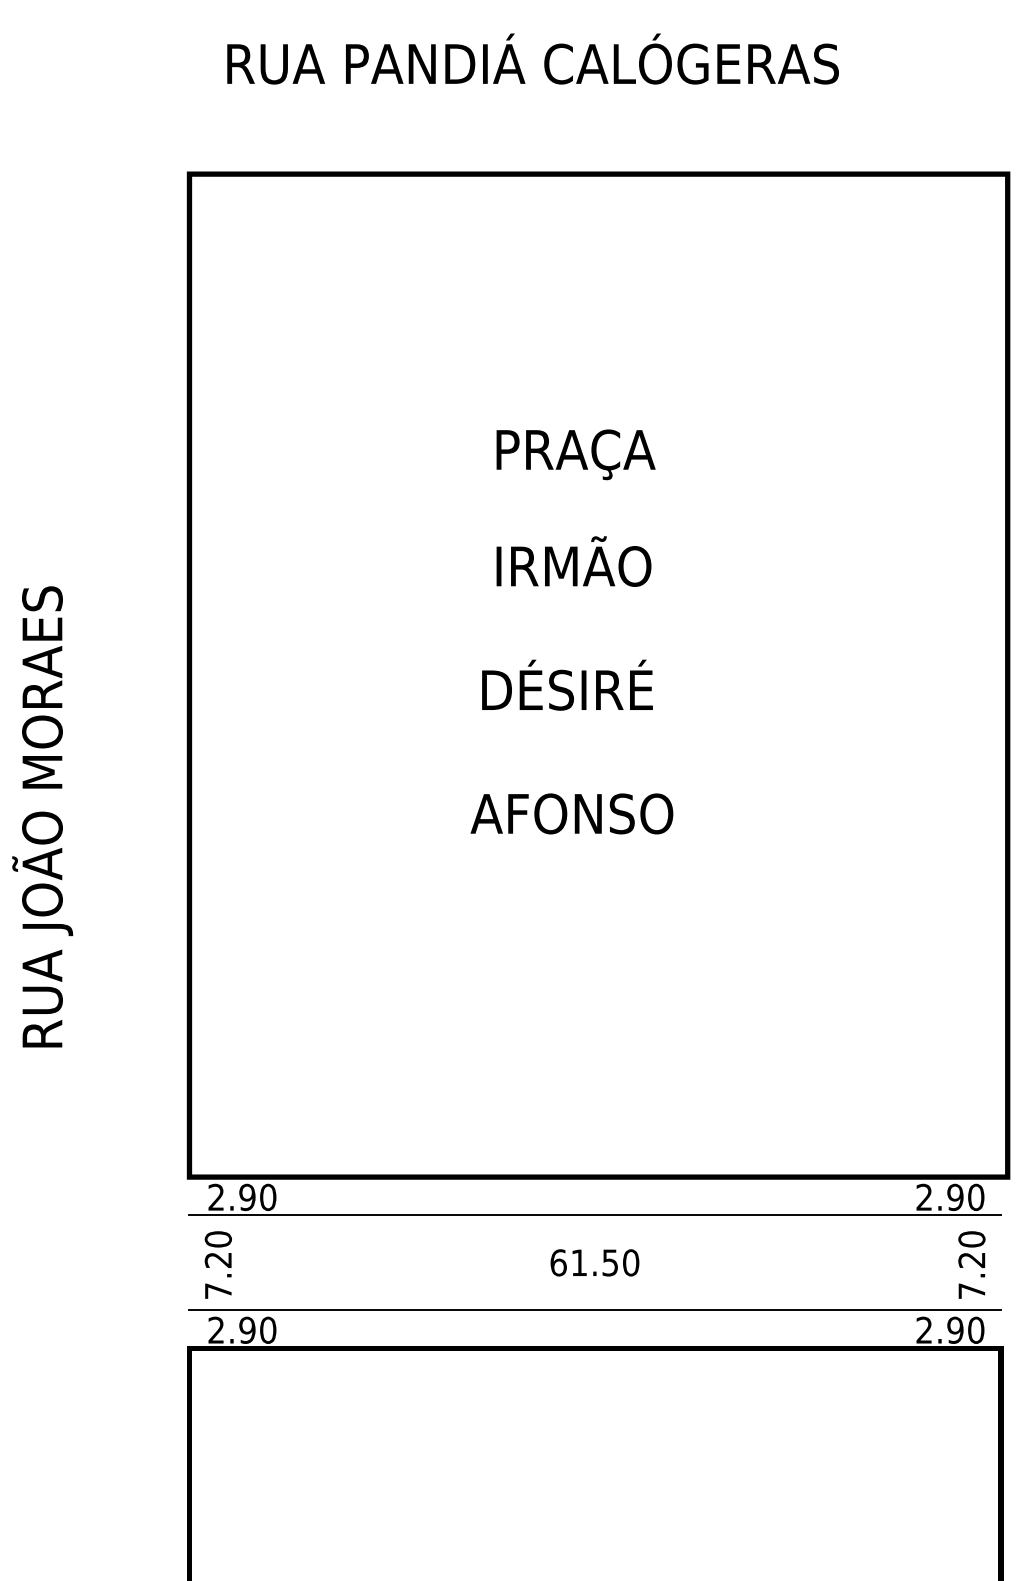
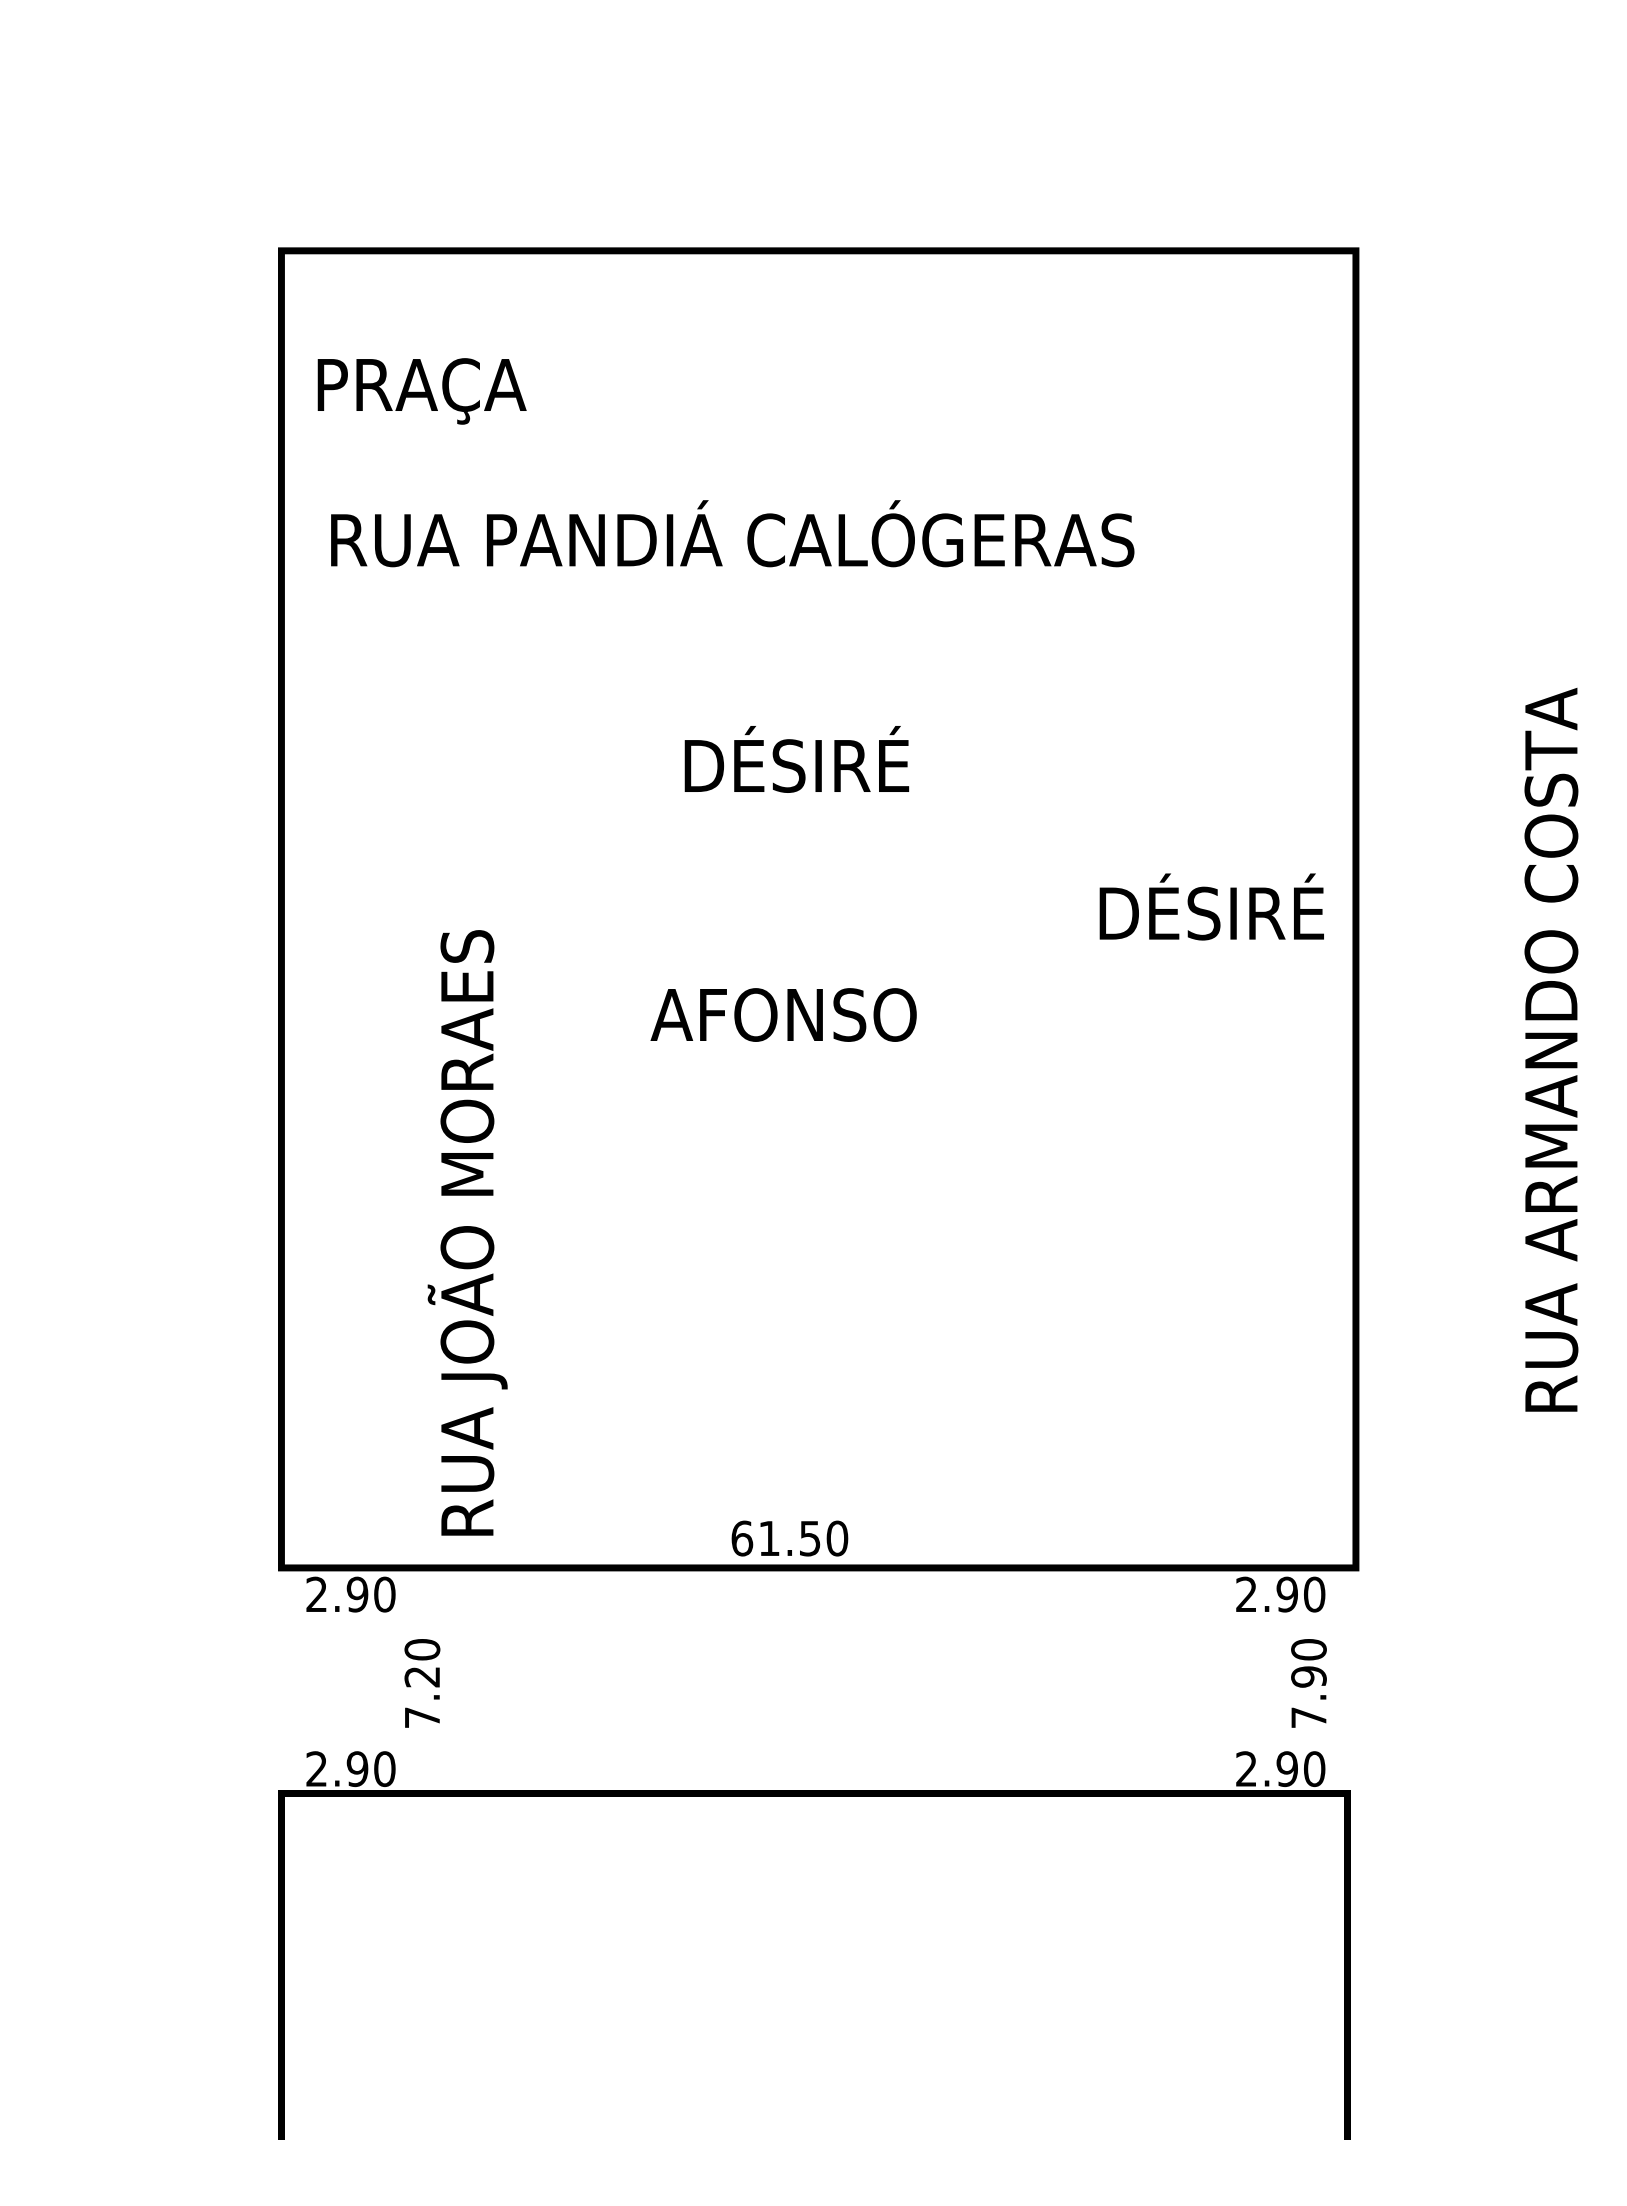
text: (532, 58) -> (732, 533), moved
text: (575, 454) -> (421, 391), moved
text: (584, 561) -> (800, 759), IRMÃO -> DÉSIRÉ
text: (567, 684) -> (1211, 906), moved
text: (571, 813) -> (783, 1014), moved
text: (42, 816) -> (467, 1232), moved
line: (595, 1215) -> (814, 1618), removed
text: (971, 1259) -> (1308, 1676), 7.20 -> 7.90
text: (594, 1262) -> (789, 1538), moved
text: (218, 1265) -> (422, 1683), moved
line: (595, 1310) -> (814, 1742), removed

